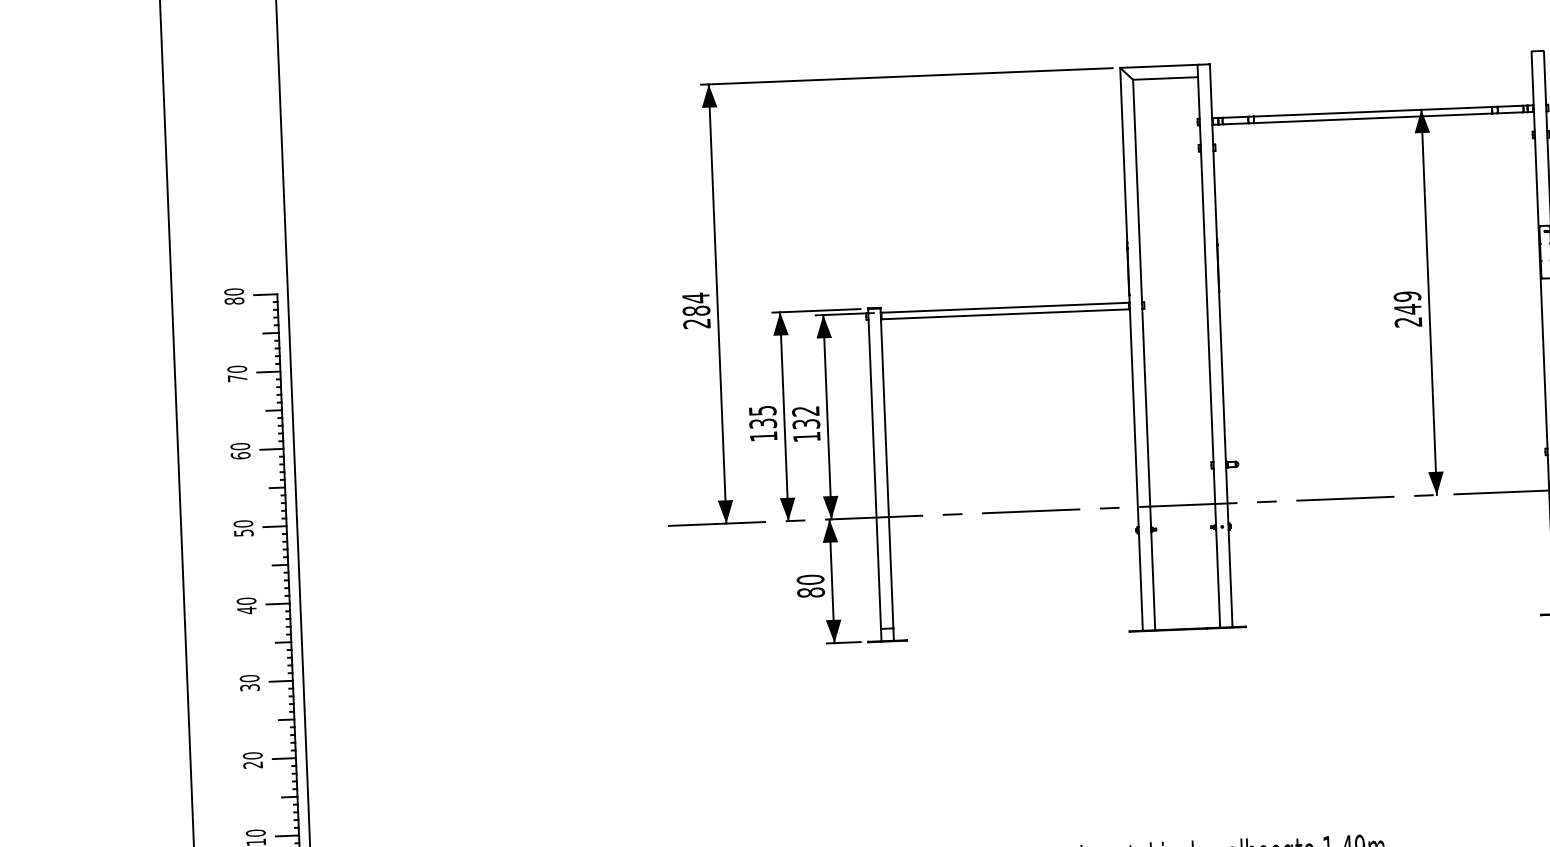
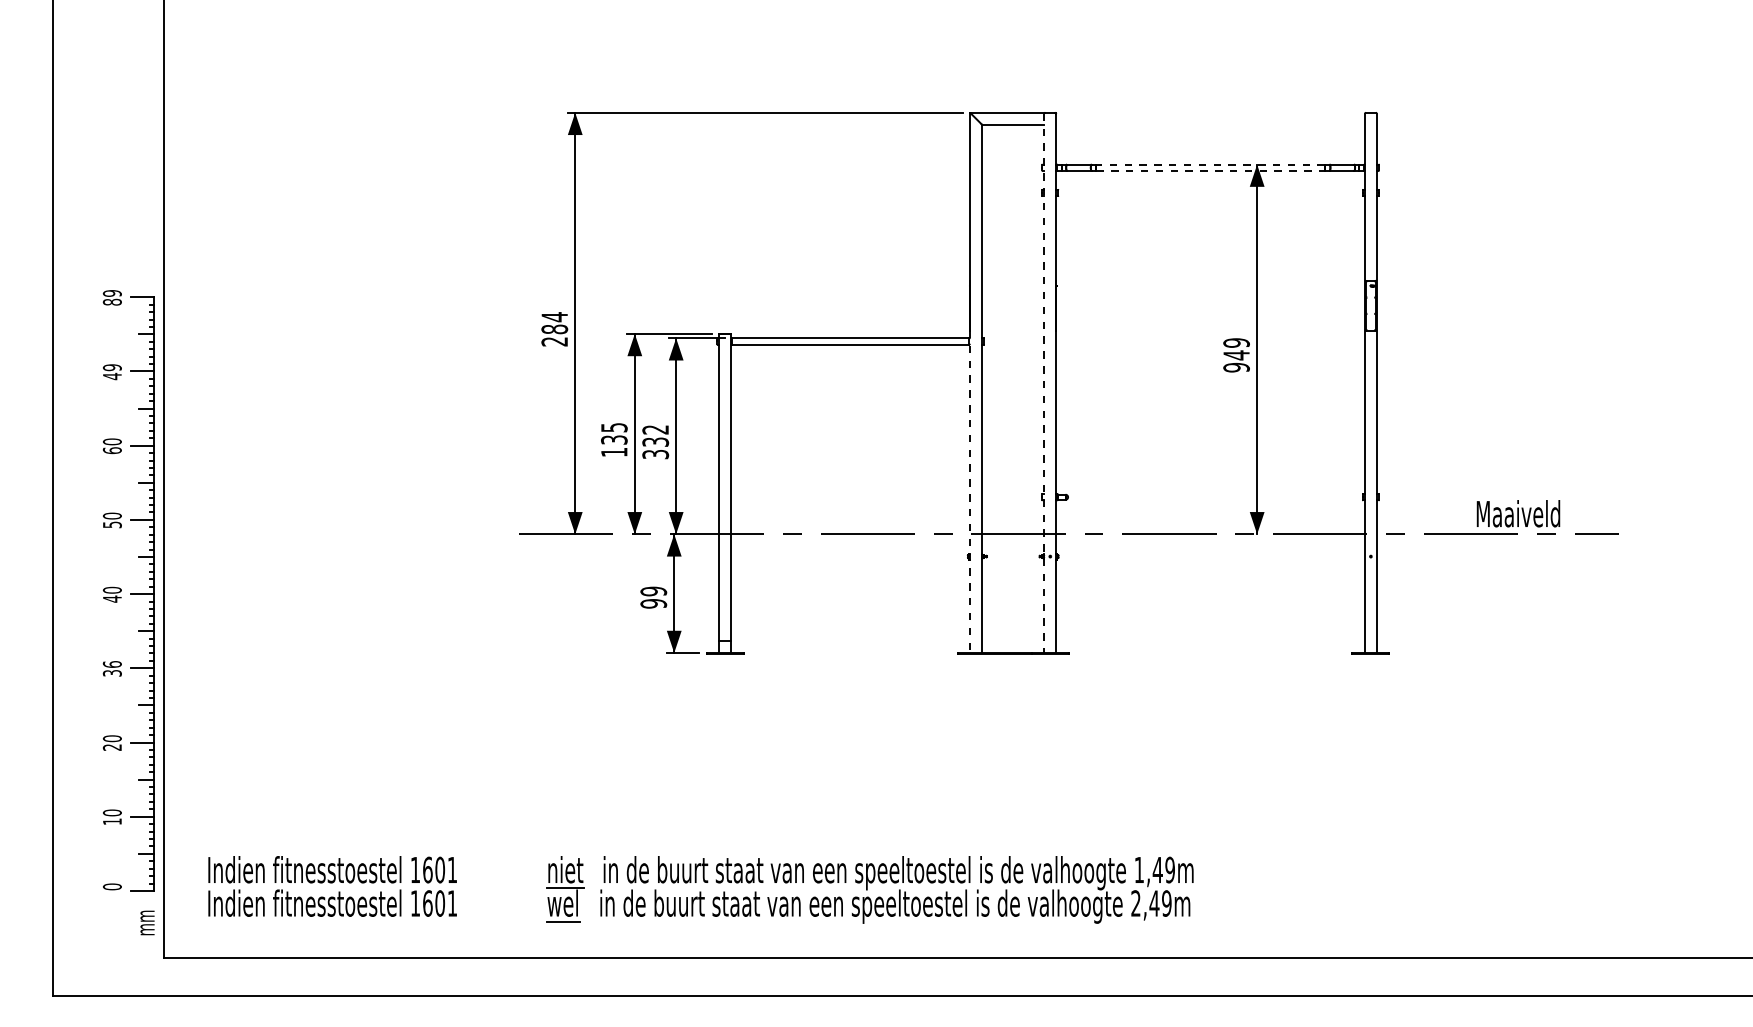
line: (1372, 111) -> (1210, 164), solid -> dashed
line: (1374, 117) -> (1211, 170), solid -> dashed
text: (234, 292) -> (112, 293), 80 -> 89
text: (1408, 322) -> (1236, 367), 249 -> 949
line: (1208, 346) -> (1044, 383), solid -> dashed
text: (237, 374) -> (112, 372), 70 -> 49
text: (806, 437) -> (655, 454), 132 -> 332
line: (1136, 463) -> (970, 492), solid -> dashed
text: (810, 586) -> (653, 597), 80 -> 99
text: (248, 678) -> (111, 664), 30 -> 36

